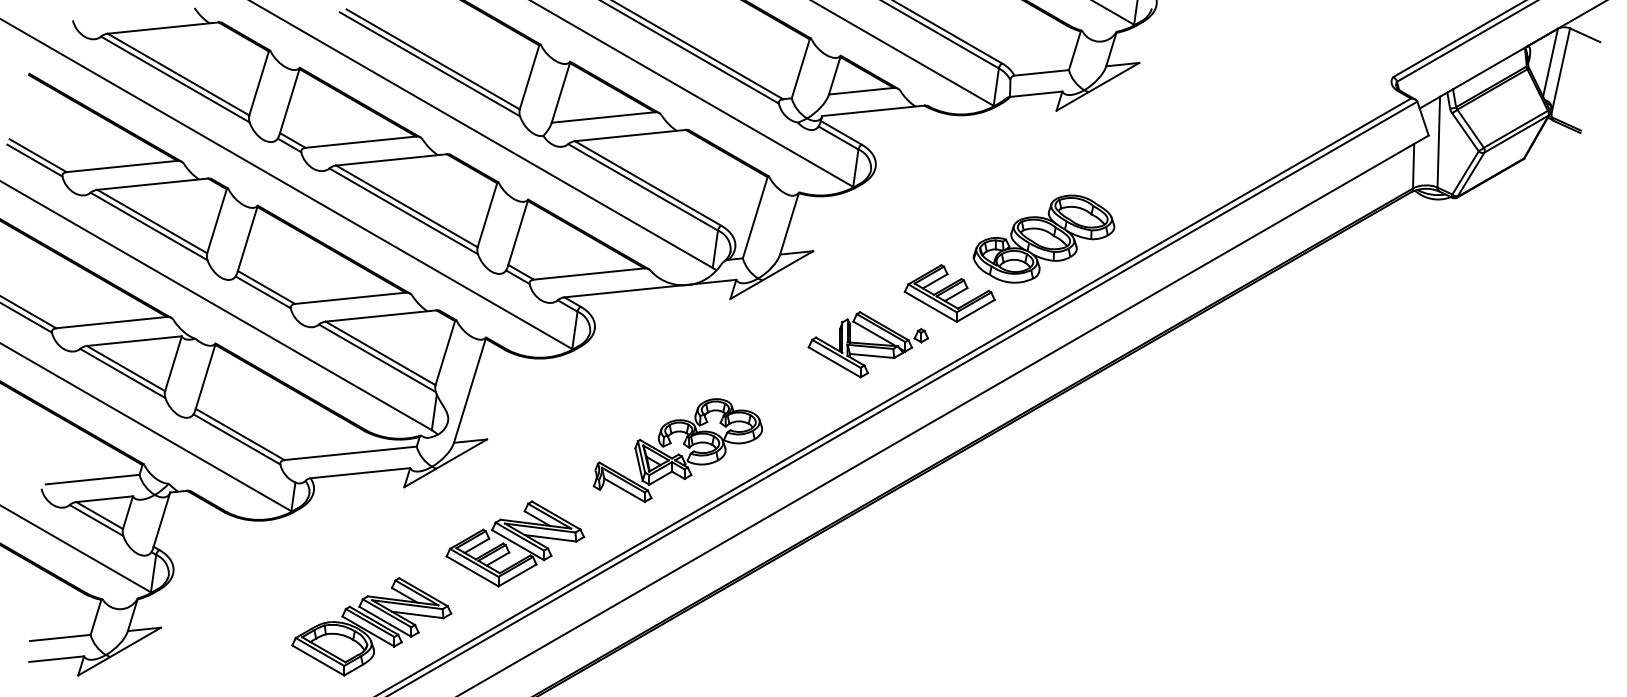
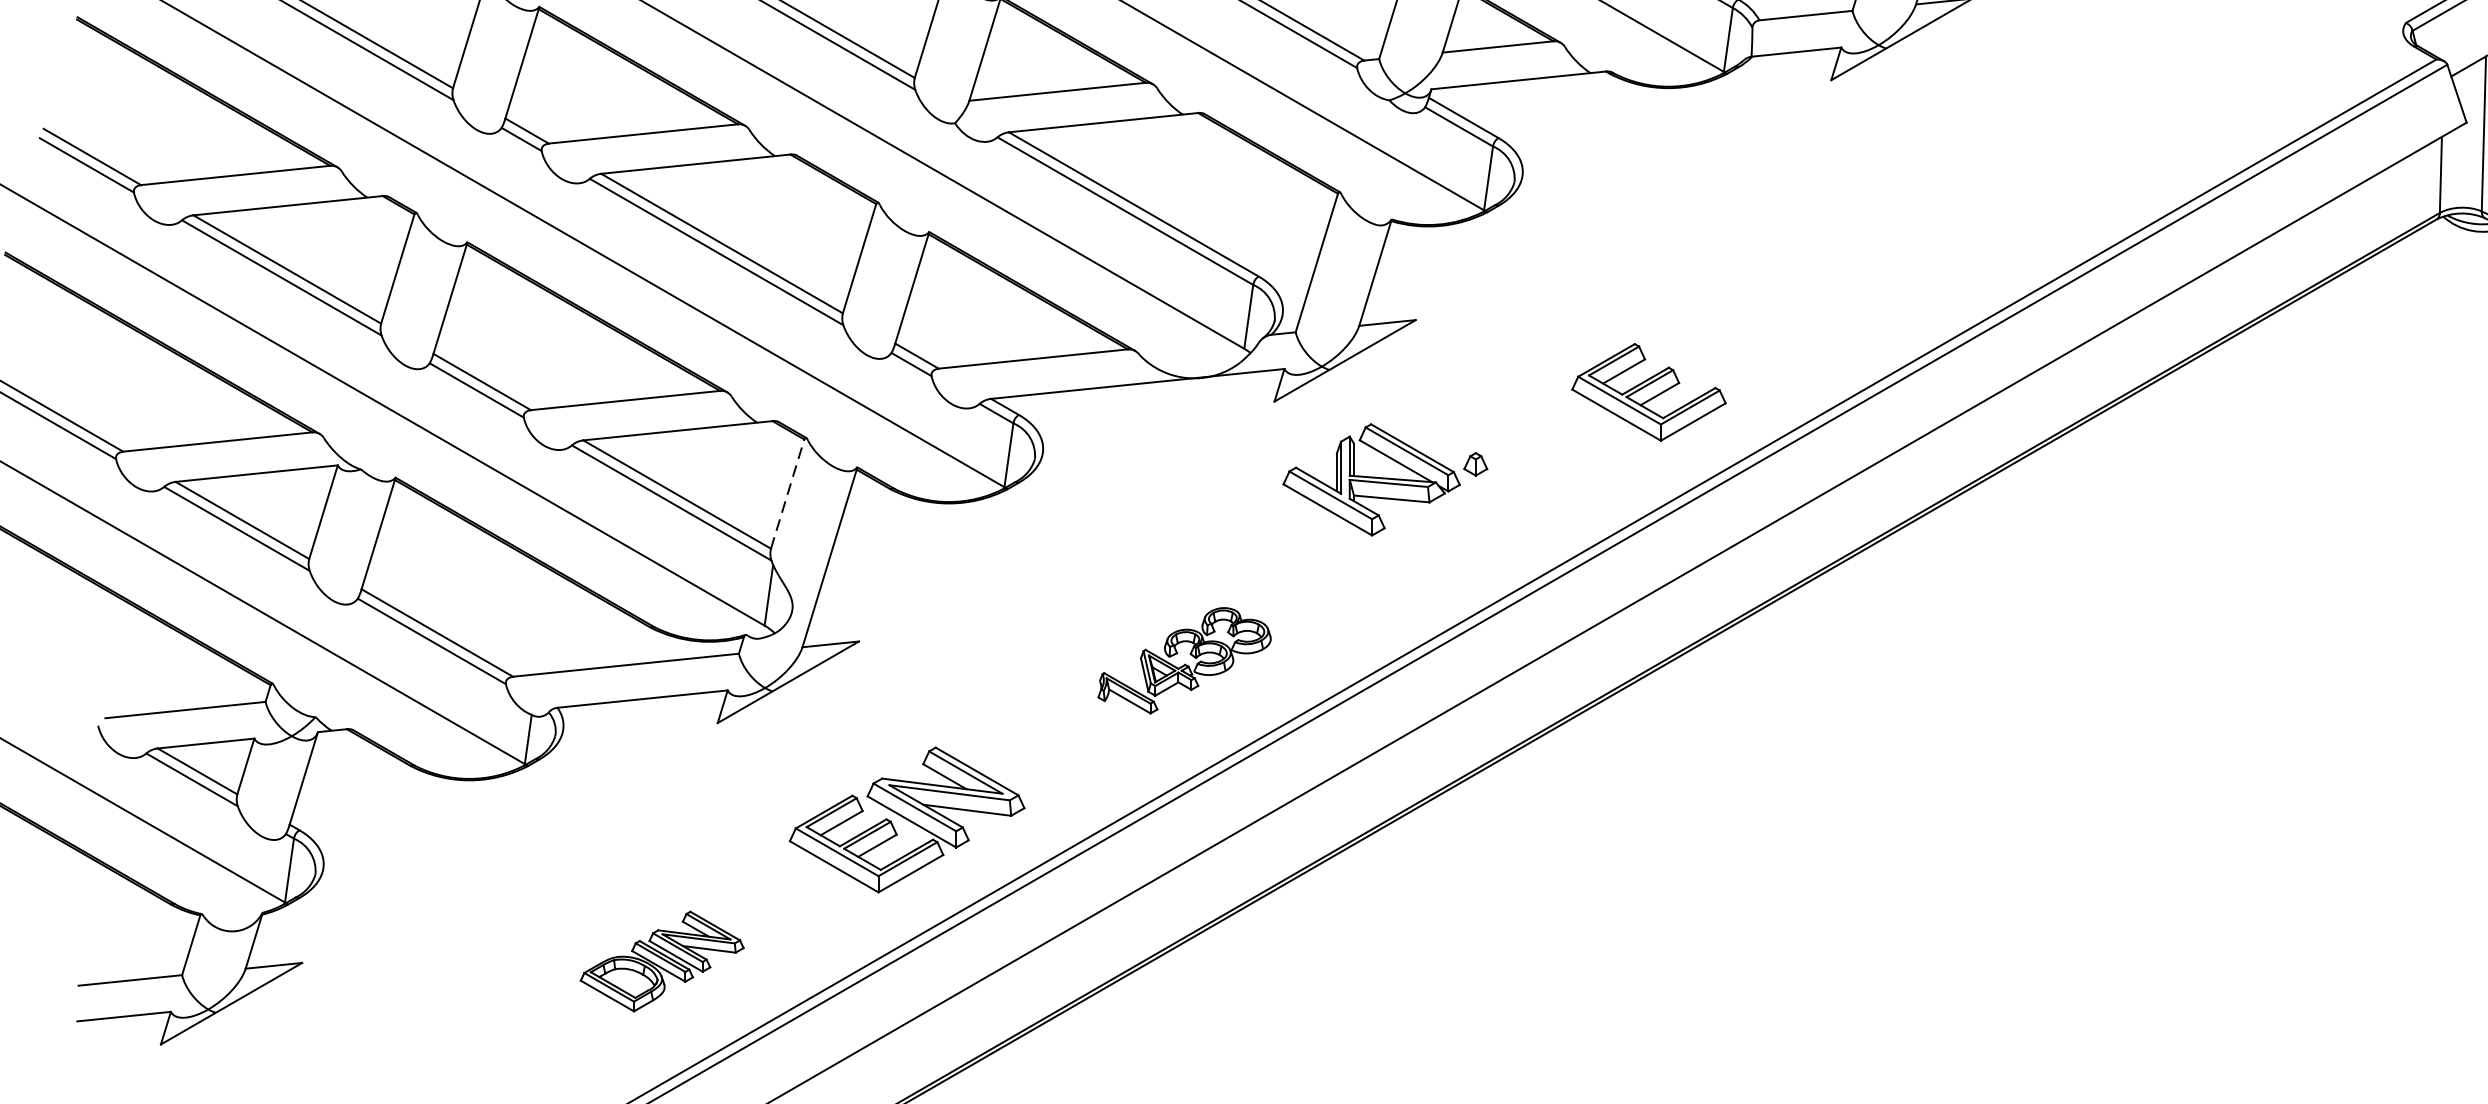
part: (1043, 238) -> (1808, 298), removed
part: (868, 344) -> (1385, 479), moved
line: (445, 352) -> (787, 493), solid -> dashed
part: (677, 450) -> (1184, 660), size x0.6
part: (371, 626) -> (661, 960), size x0.6

